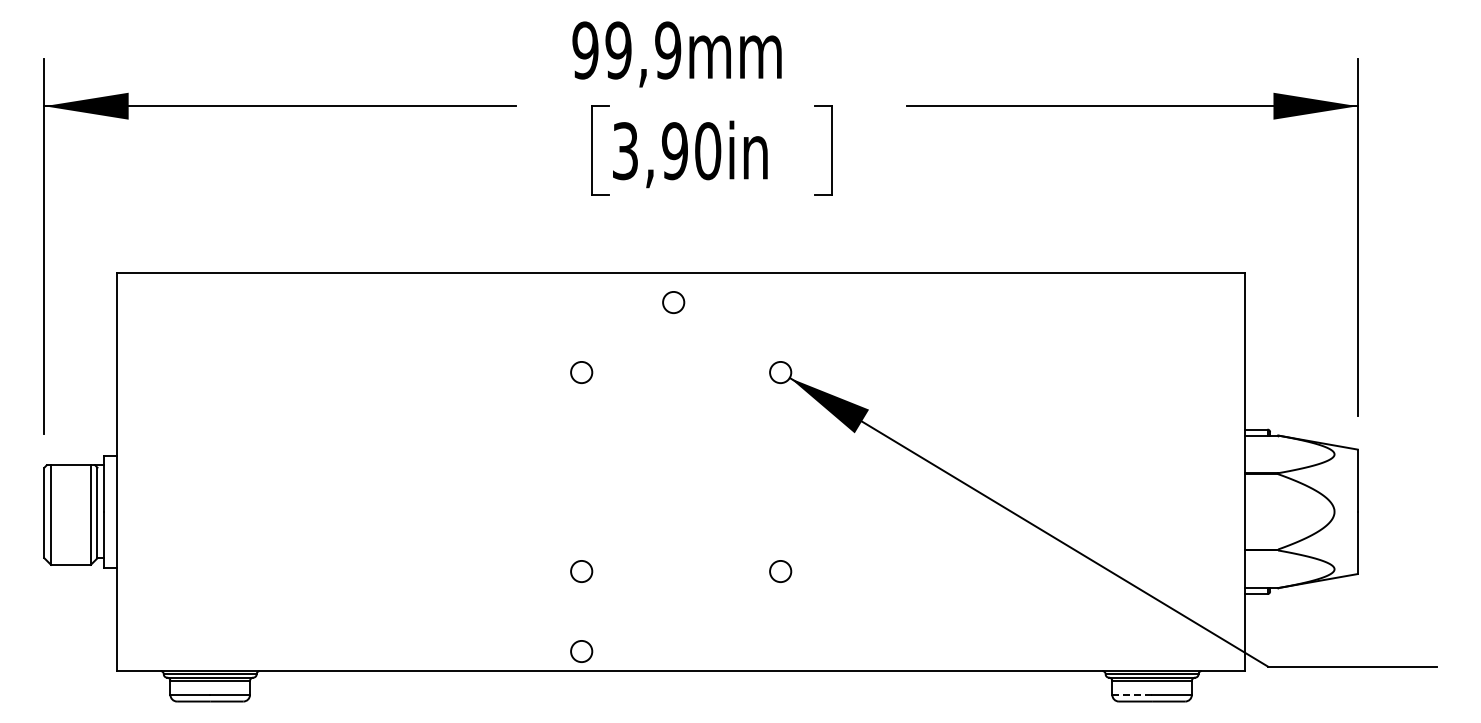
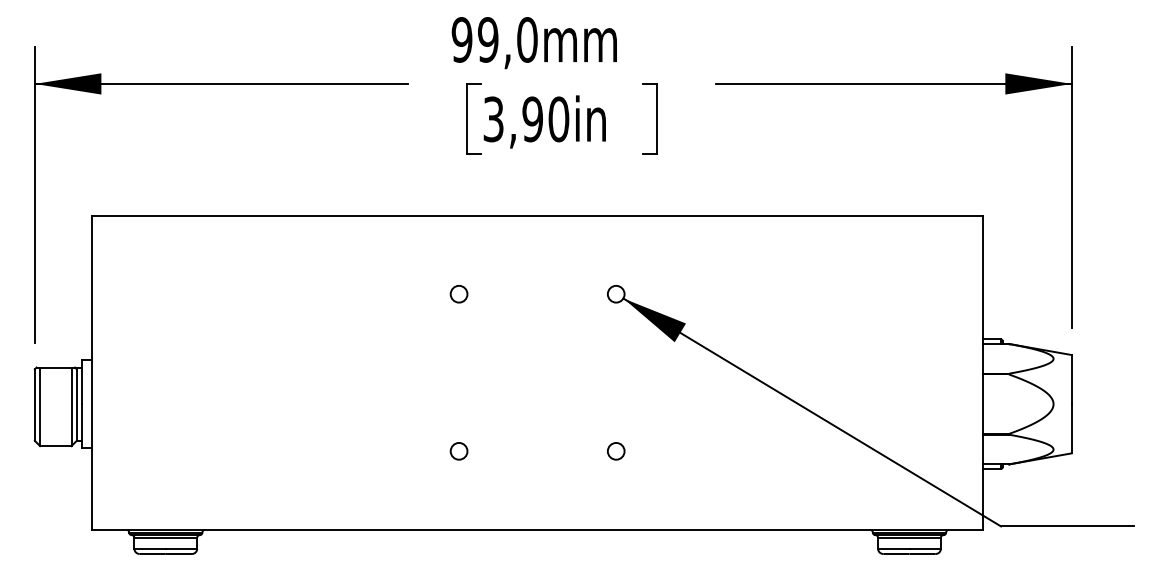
text: (668, 50) -> (527, 39), 99,9mm -> 99,0mm
circle: (673, 302) -> (531, 238), removed
circle: (581, 651) -> (458, 514), removed
line: (1132, 694) -> (894, 548), dashed -> solid

